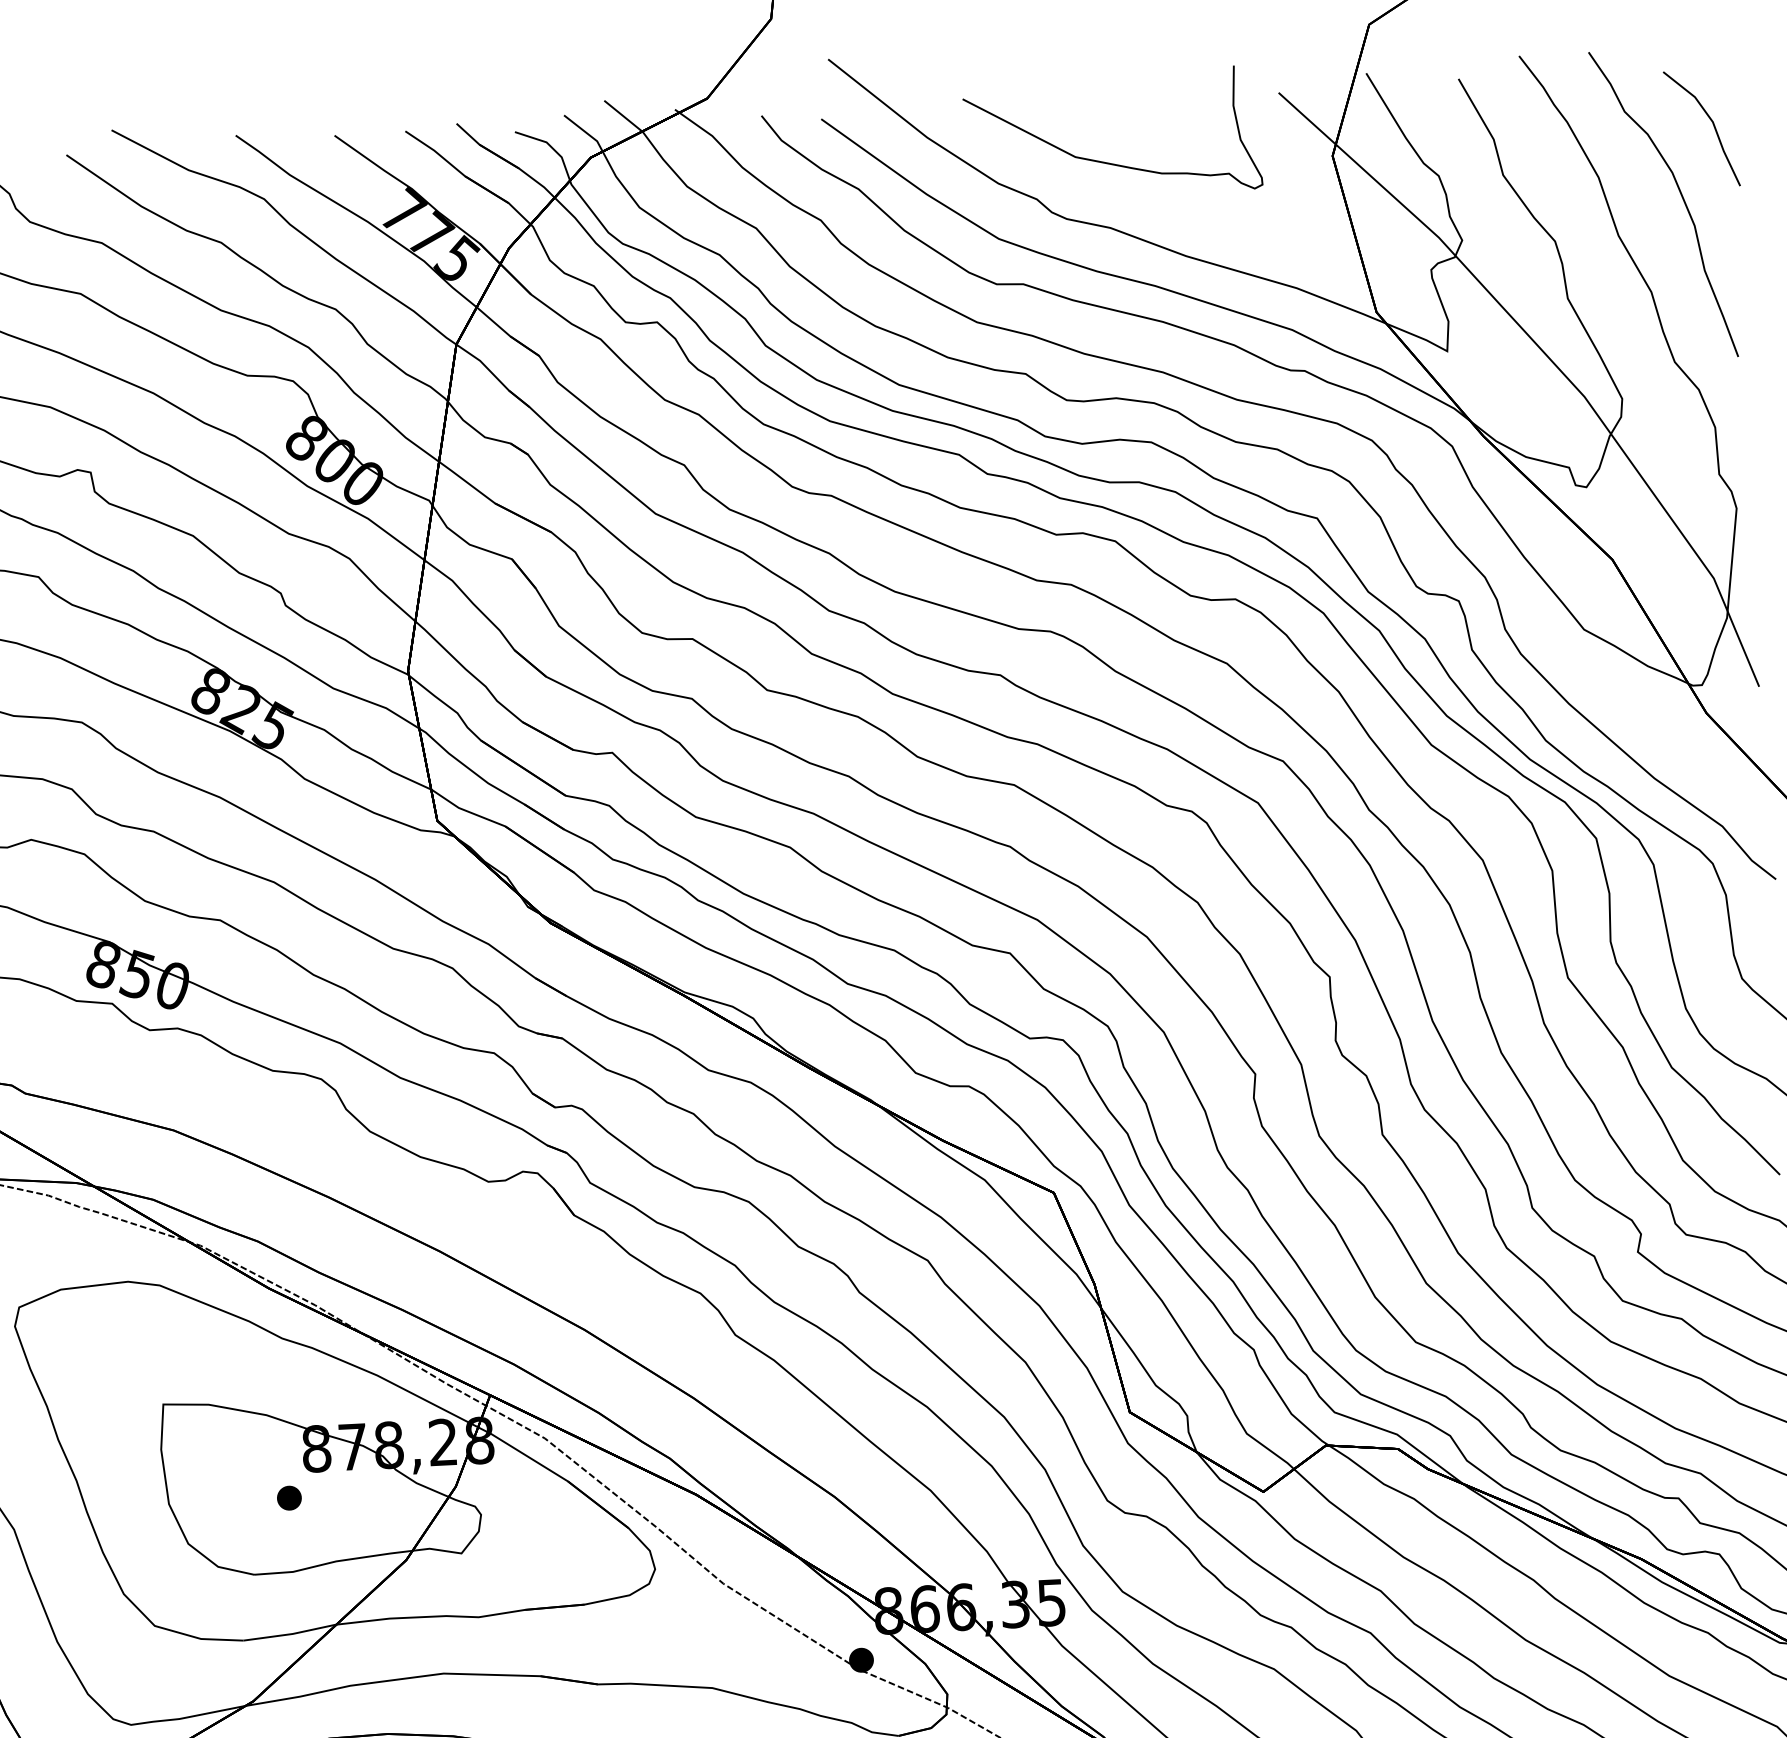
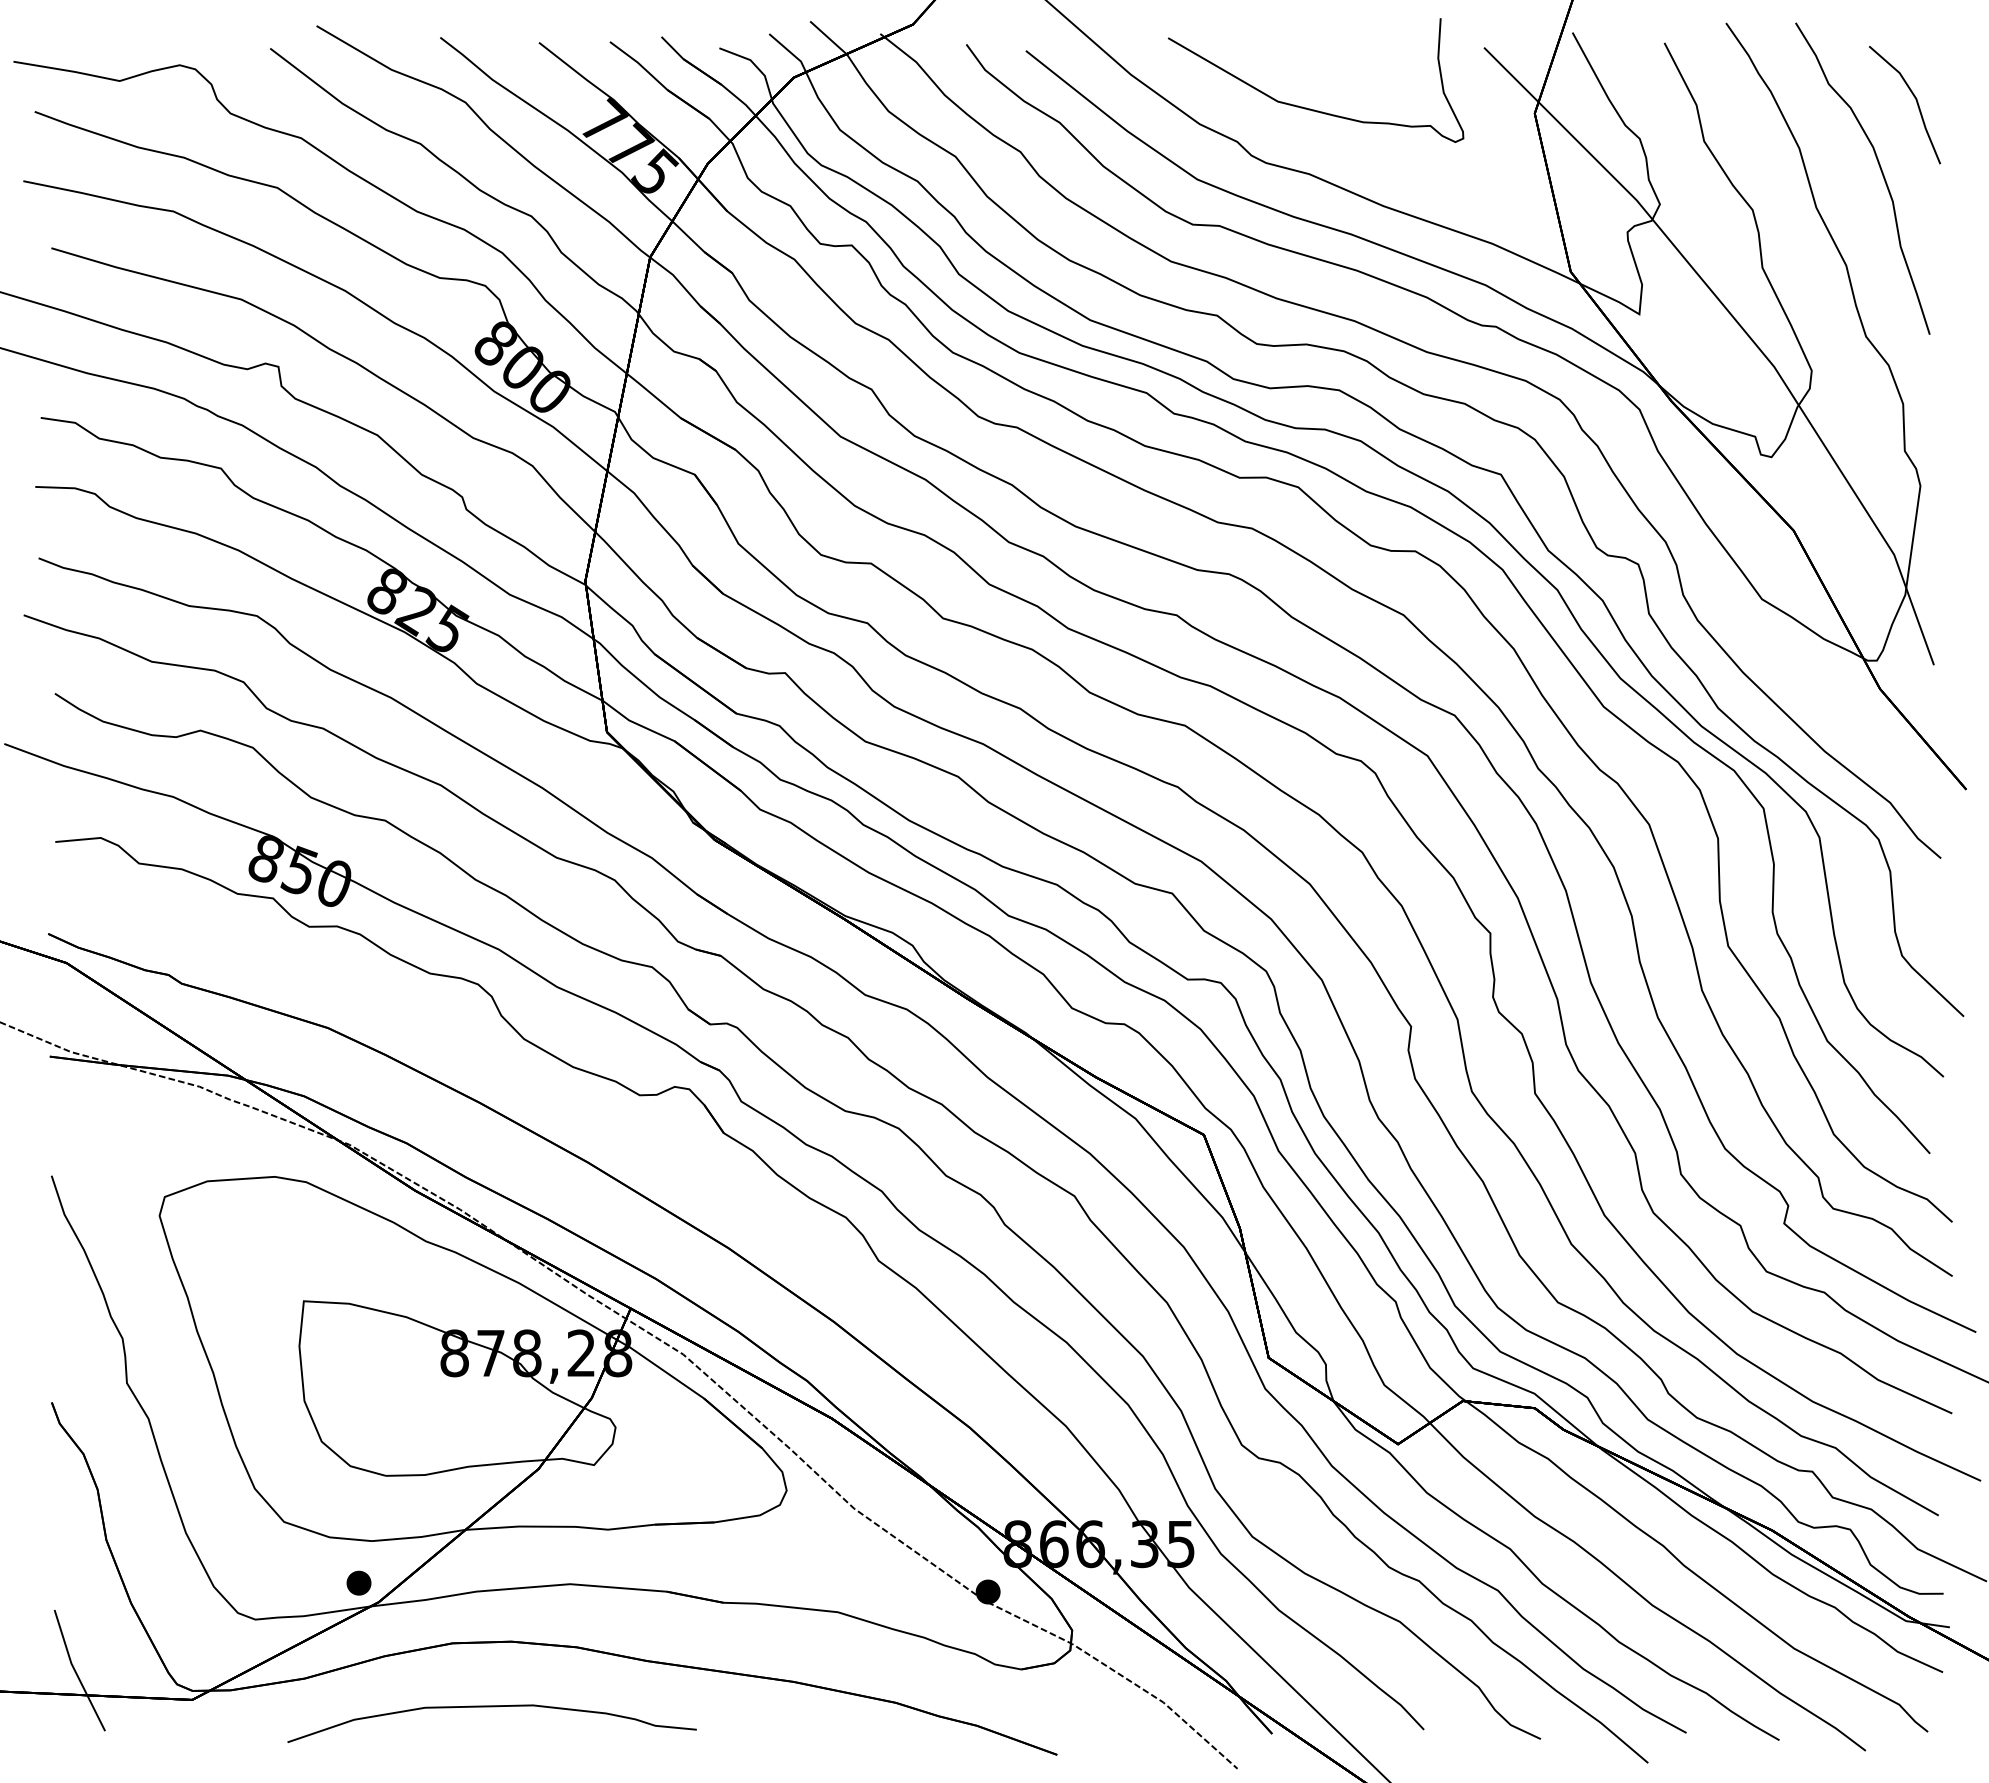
part: (288, 1497) -> (358, 1582), moved

